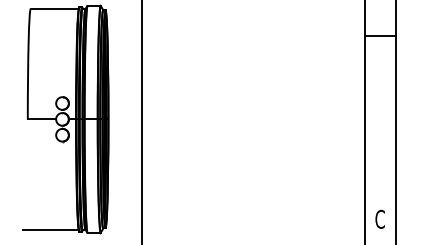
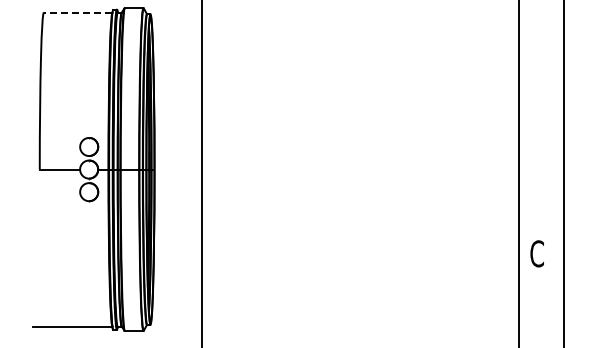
line: (54, 8) -> (77, 12), solid -> dashed
line: (380, 35) -> (541, 50), removed
text: (379, 219) -> (536, 253), moved

